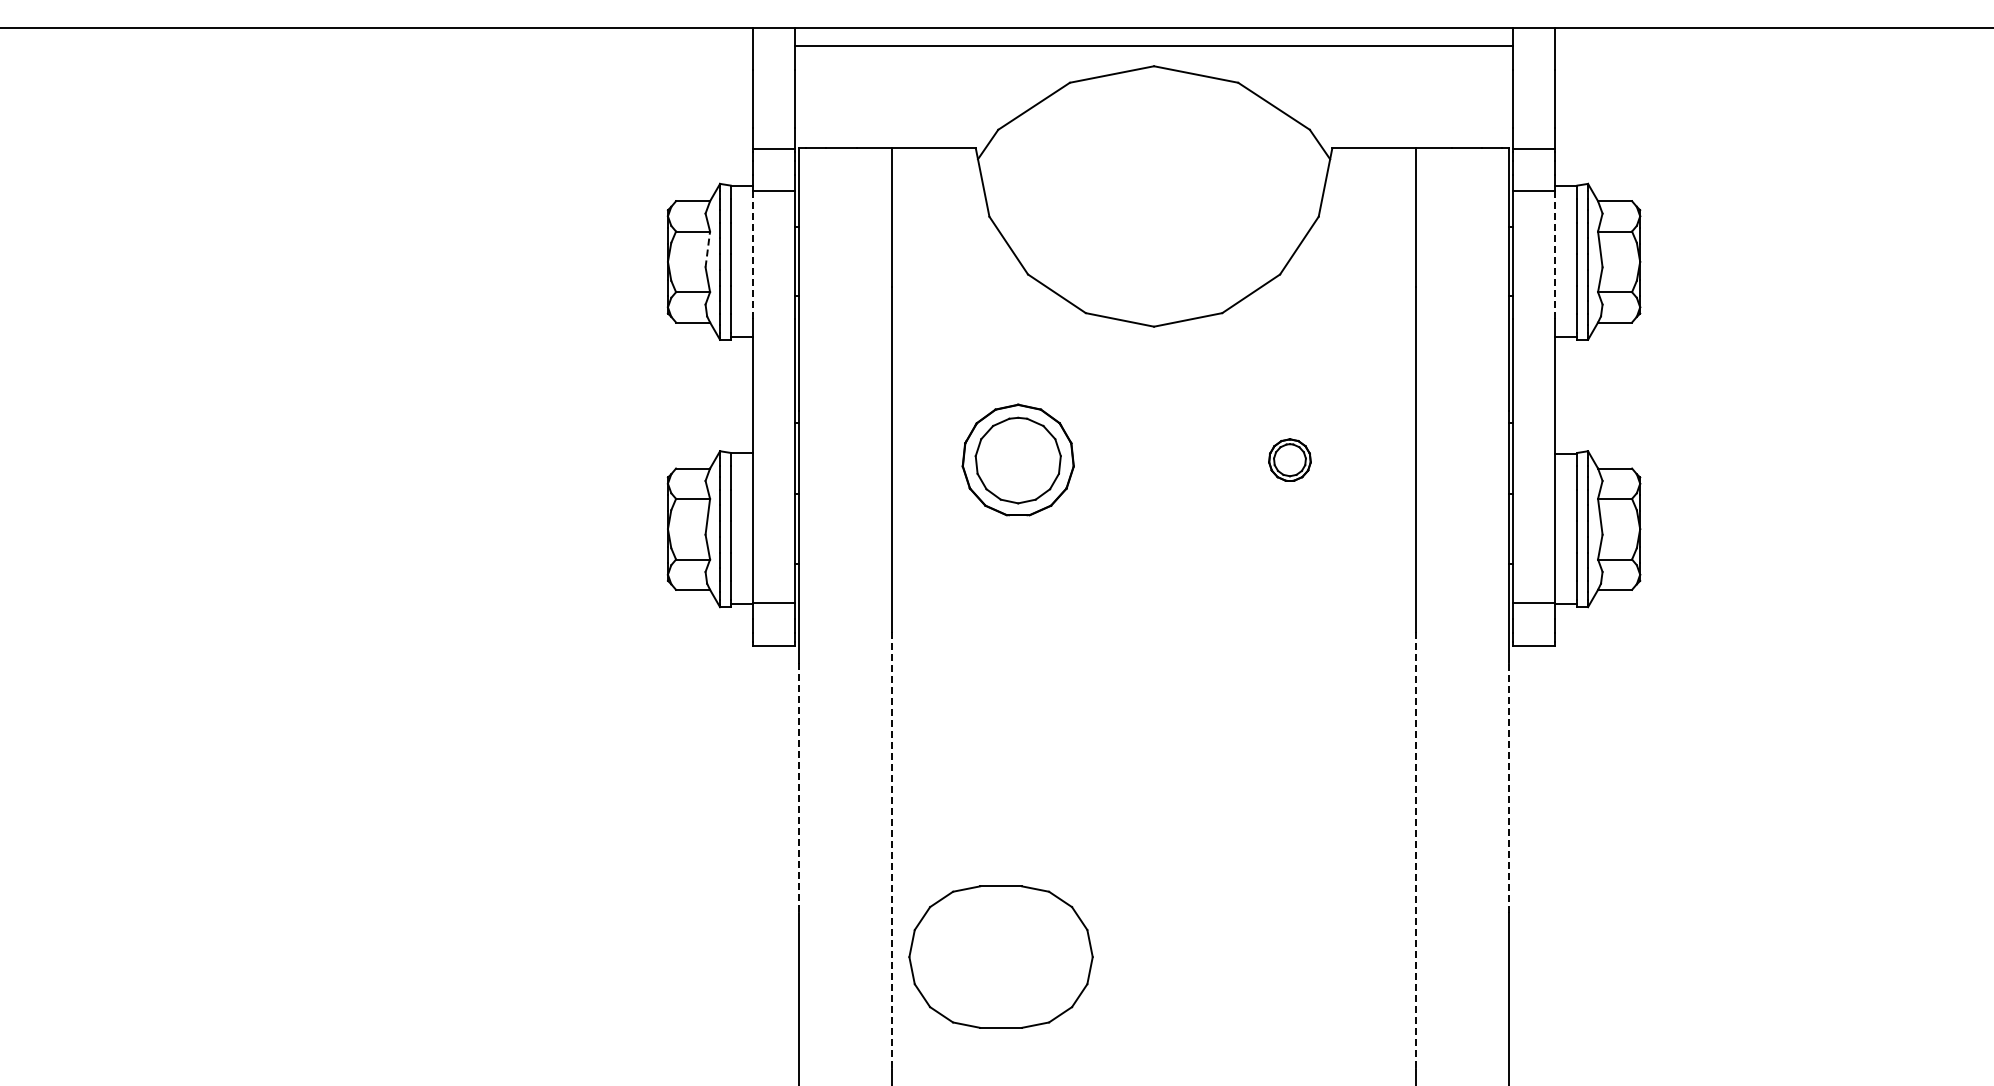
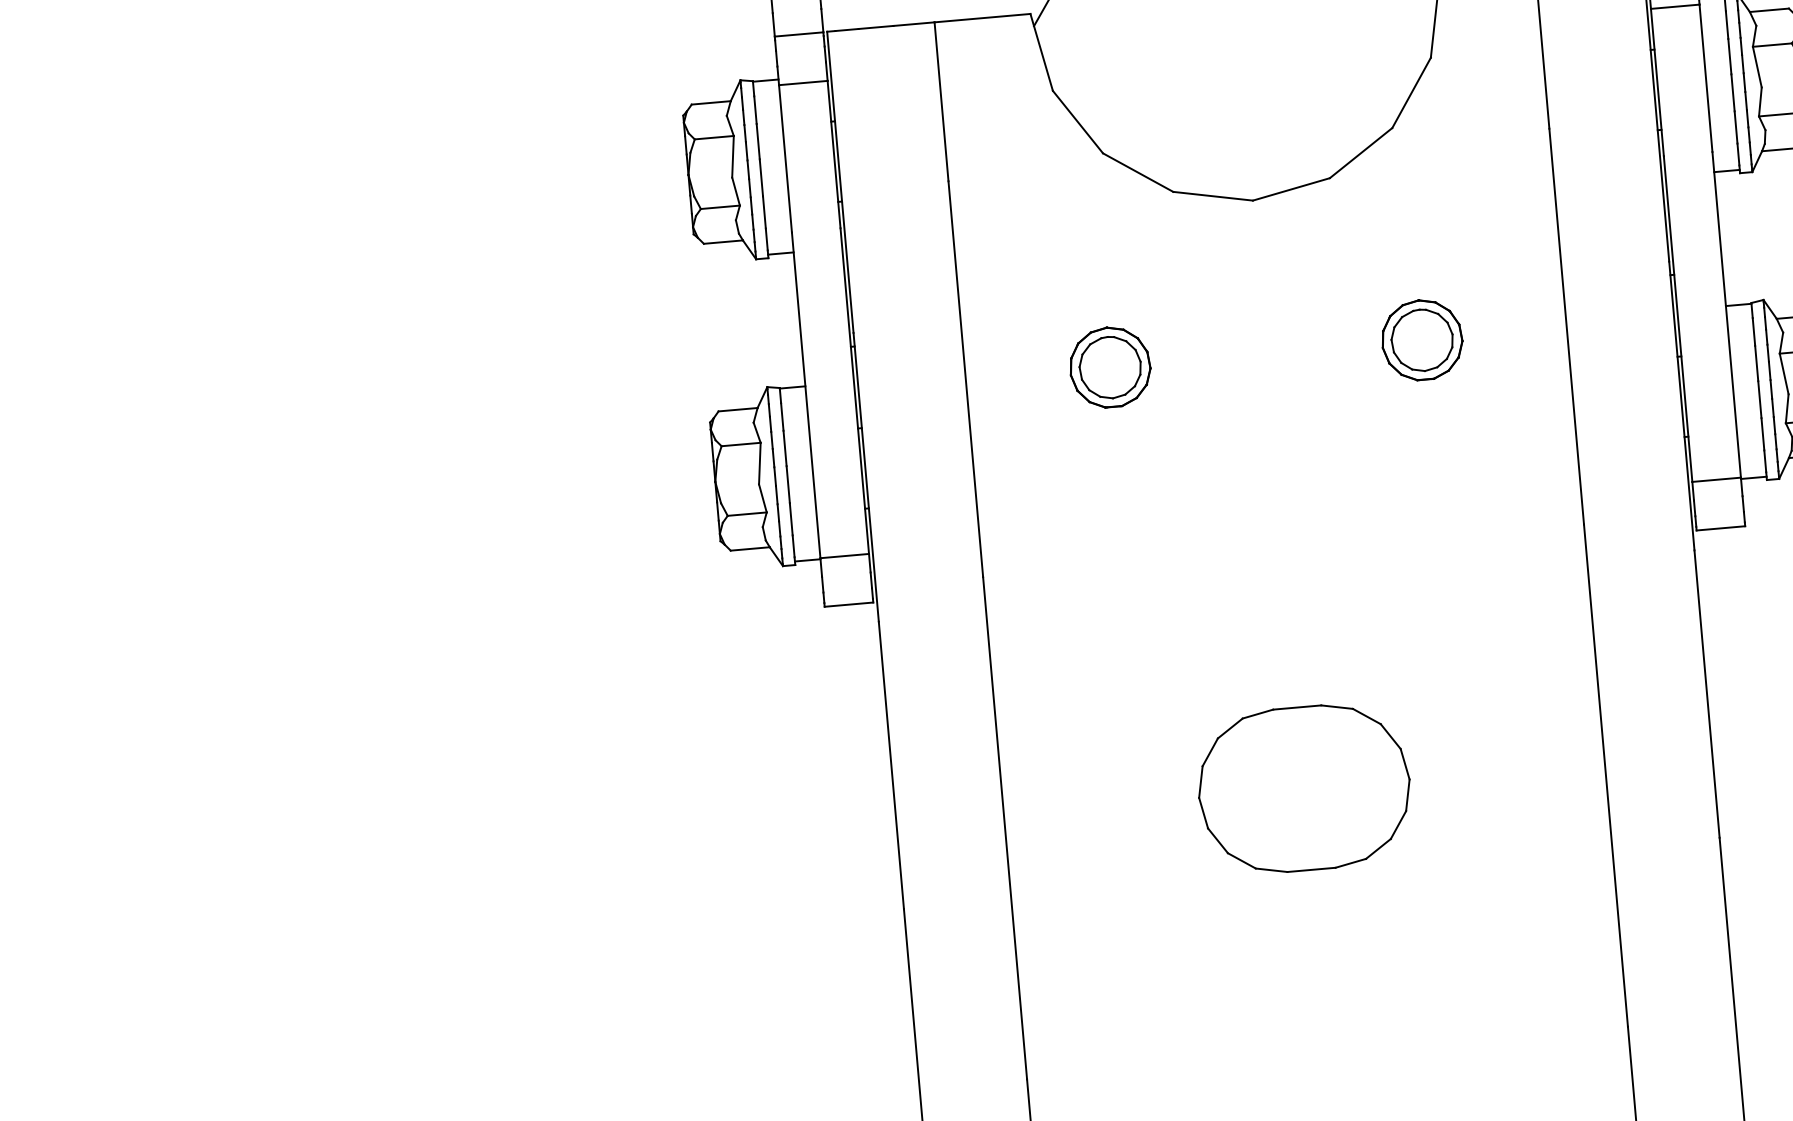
line: (707, 248) -> (732, 155), dashed -> solid
line: (753, 254) -> (785, 157), dashed -> solid
line: (1555, 255) -> (1706, 78), dashed -> solid
part: (1017, 459) -> (1109, 366), size x0.62
part: (1289, 459) -> (1421, 339), size x1.67
line: (1509, 787) -> (1707, 693), dashed -> solid
line: (798, 788) -> (891, 766), dashed -> solid
line: (892, 850) -> (1005, 828), dashed -> solid
line: (1415, 850) -> (1605, 775), dashed -> solid
part: (1000, 956) -> (1303, 788), moved

